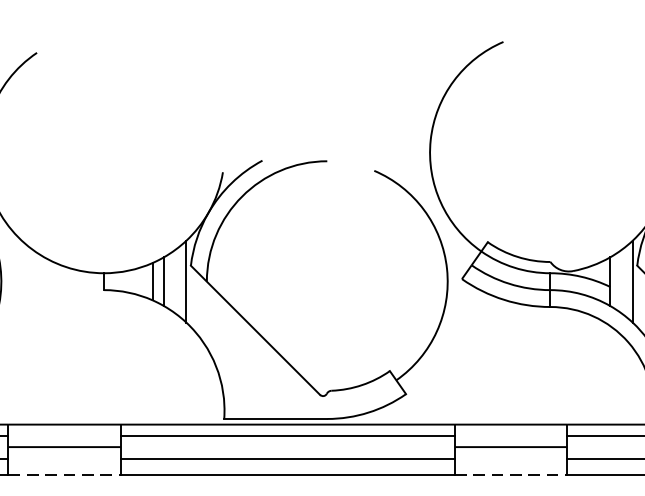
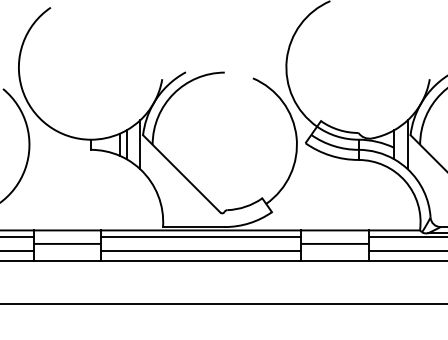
line: (64, 474) -> (67, 260), dashed -> solid
line: (510, 474) -> (334, 260), dashed -> solid

